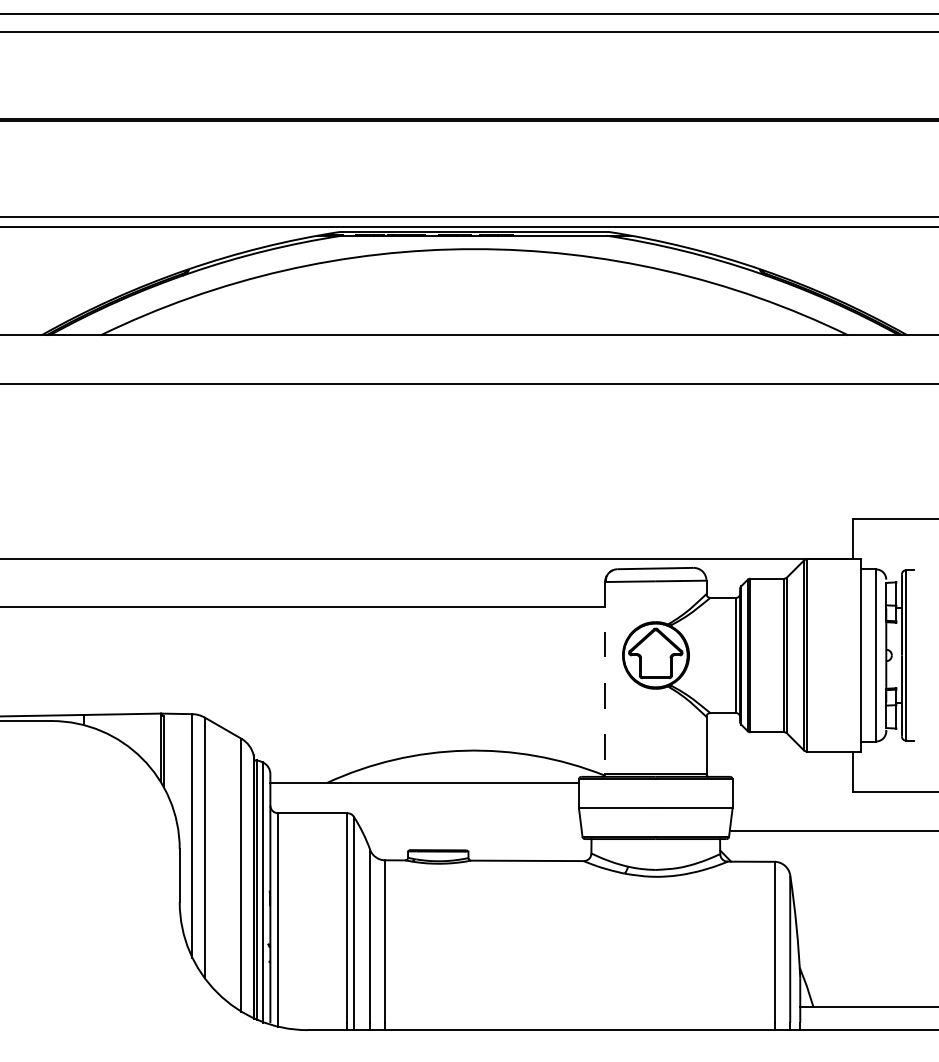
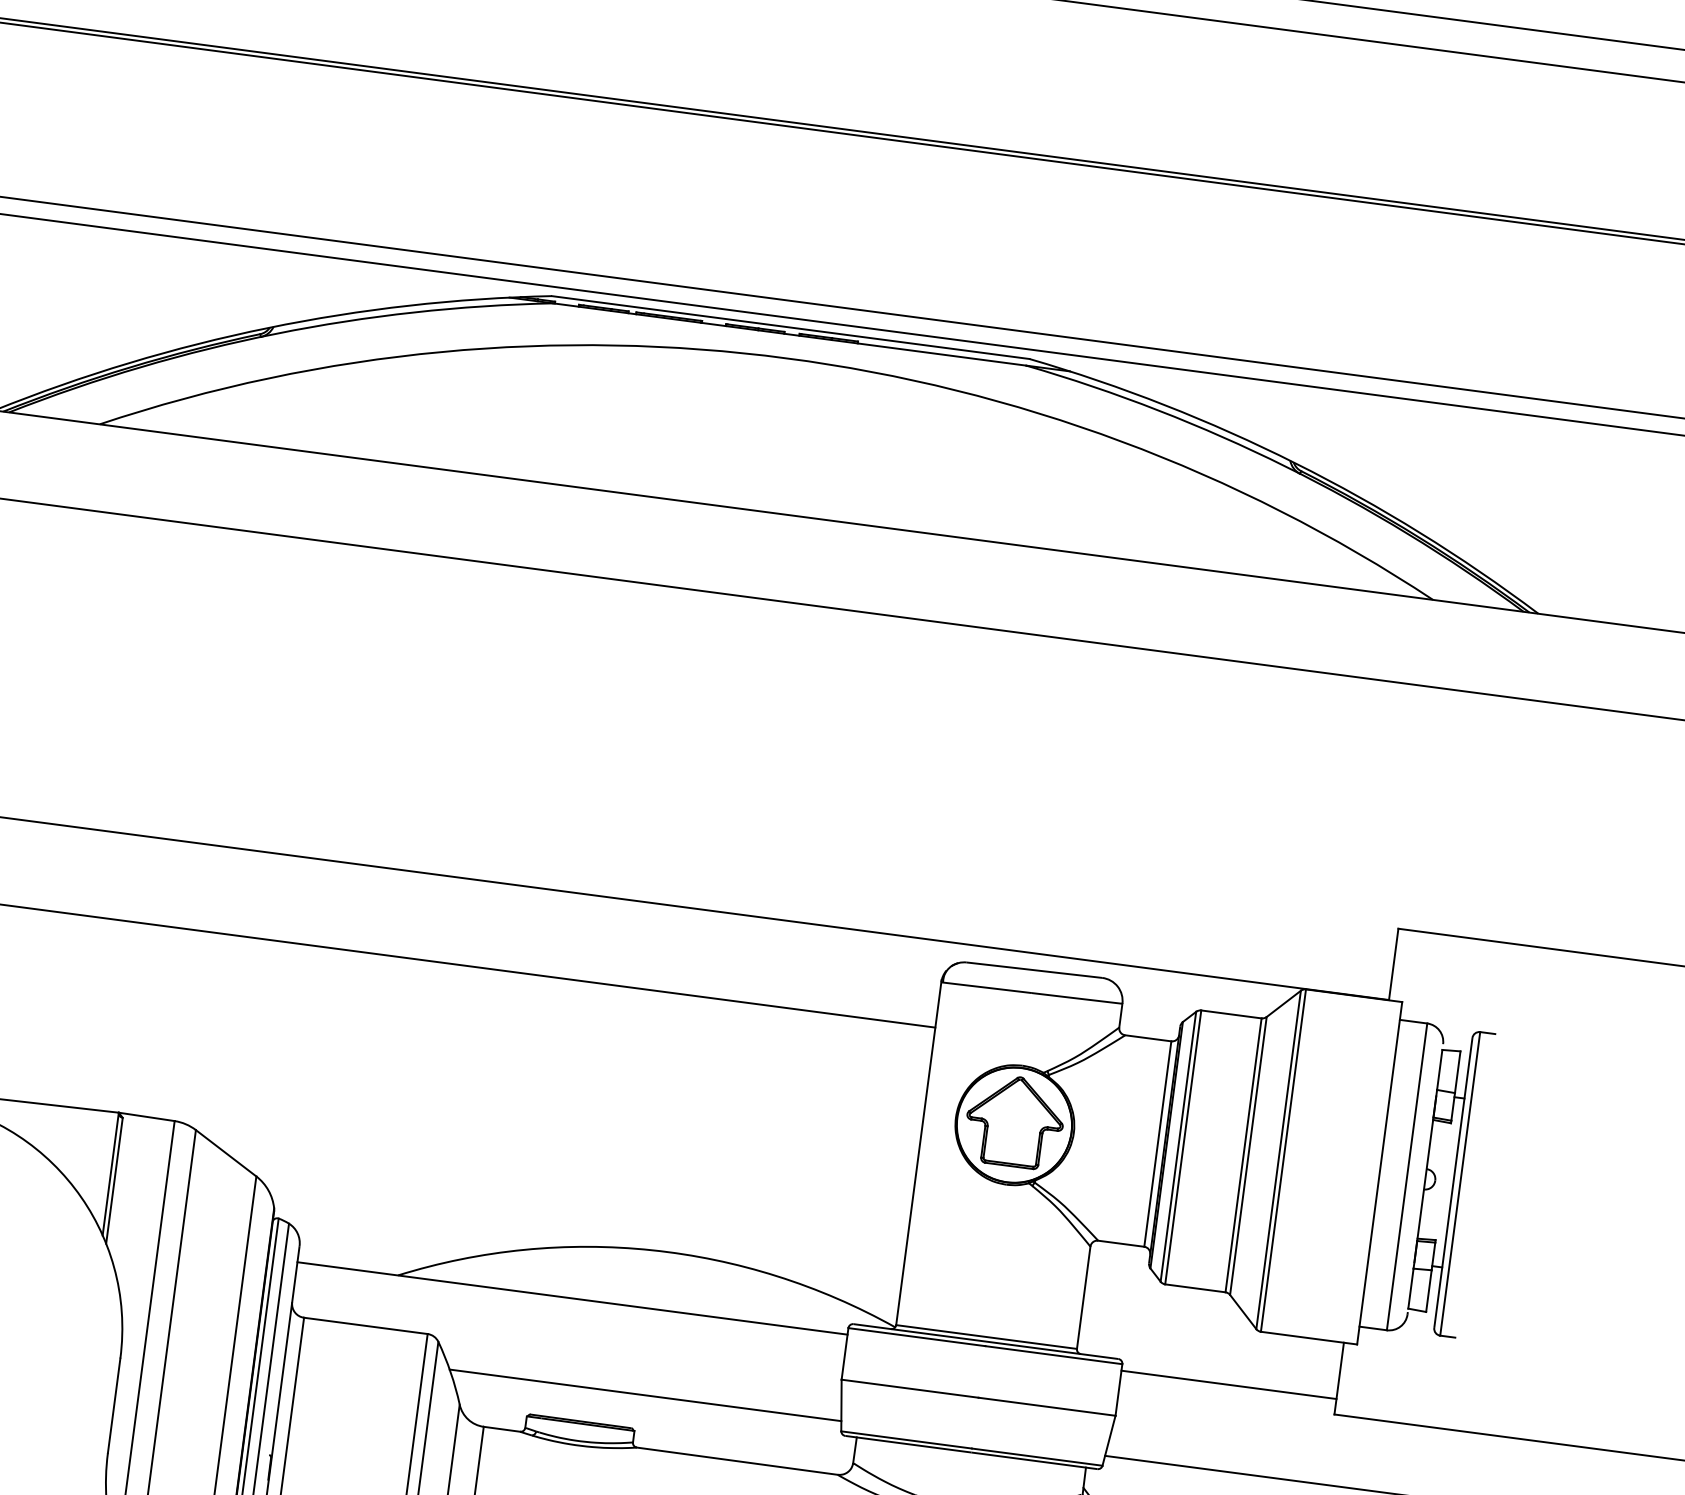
line: (605, 677) -> (919, 1152), dashed -> solid
line: (792, 783) -> (1228, 1385), added
line: (471, 831) -> (644, 1395), added

